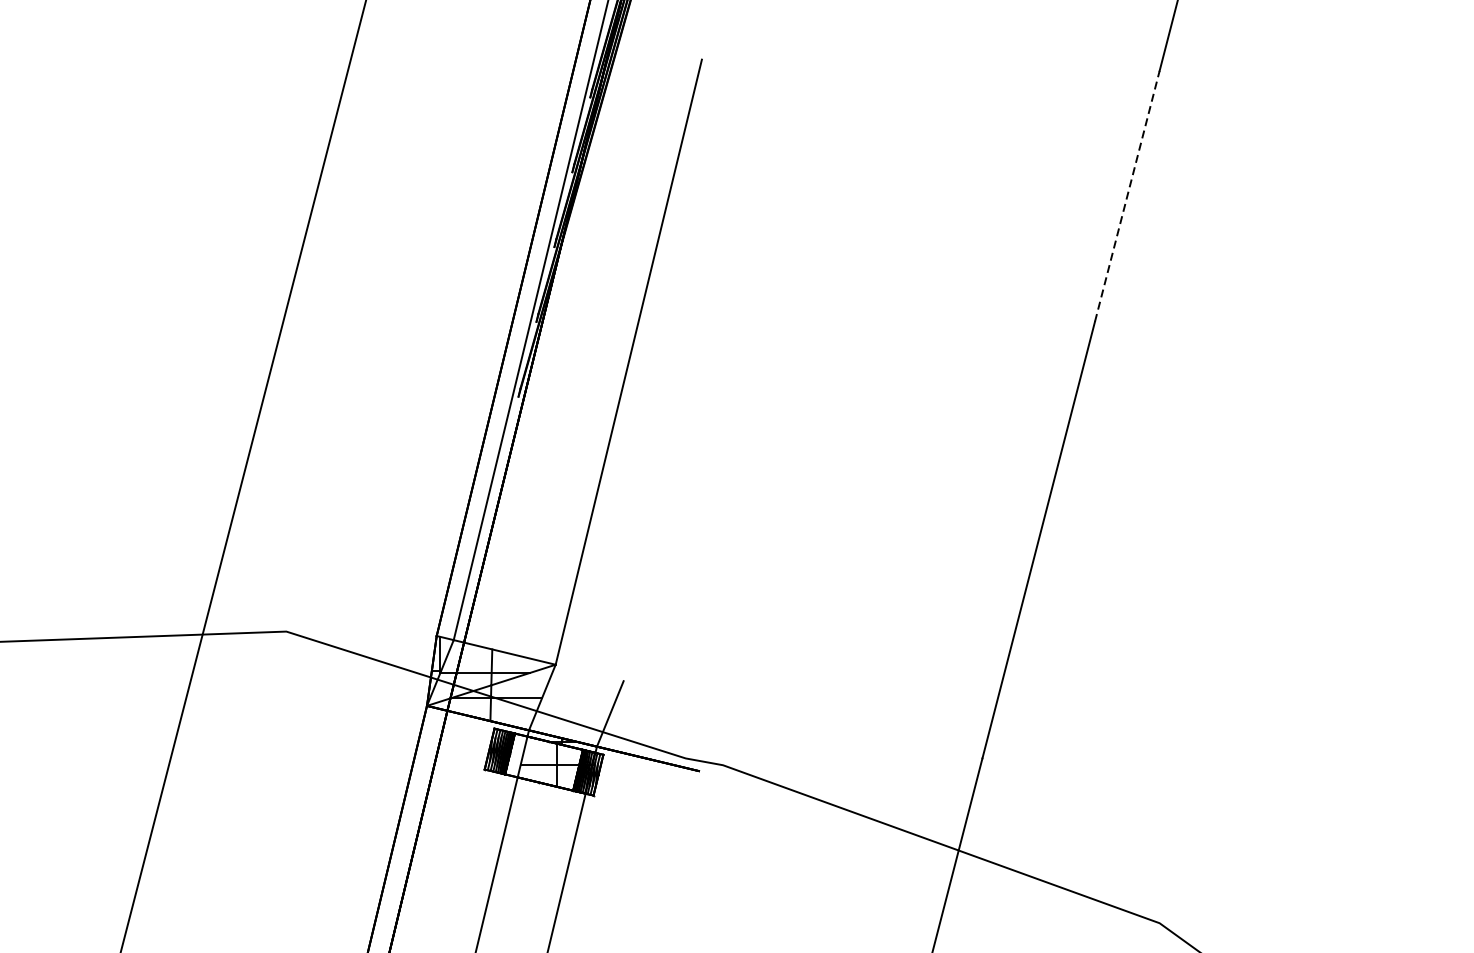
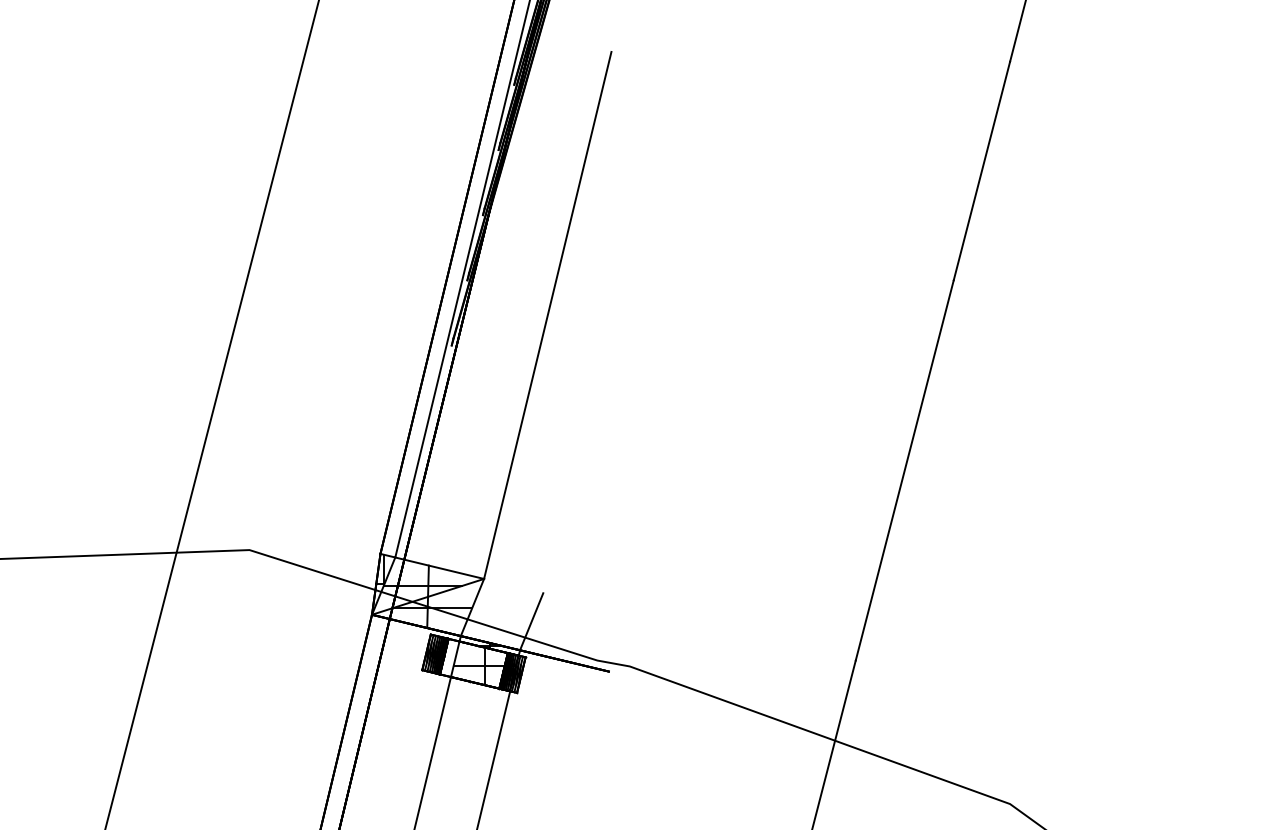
line: (1126, 196) -> (981, 171), dashed -> solid

